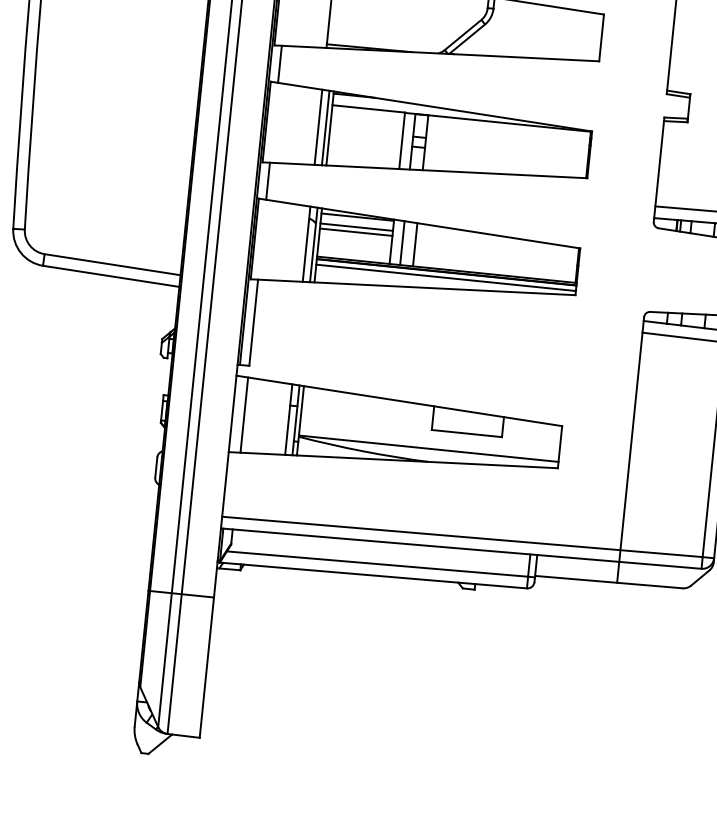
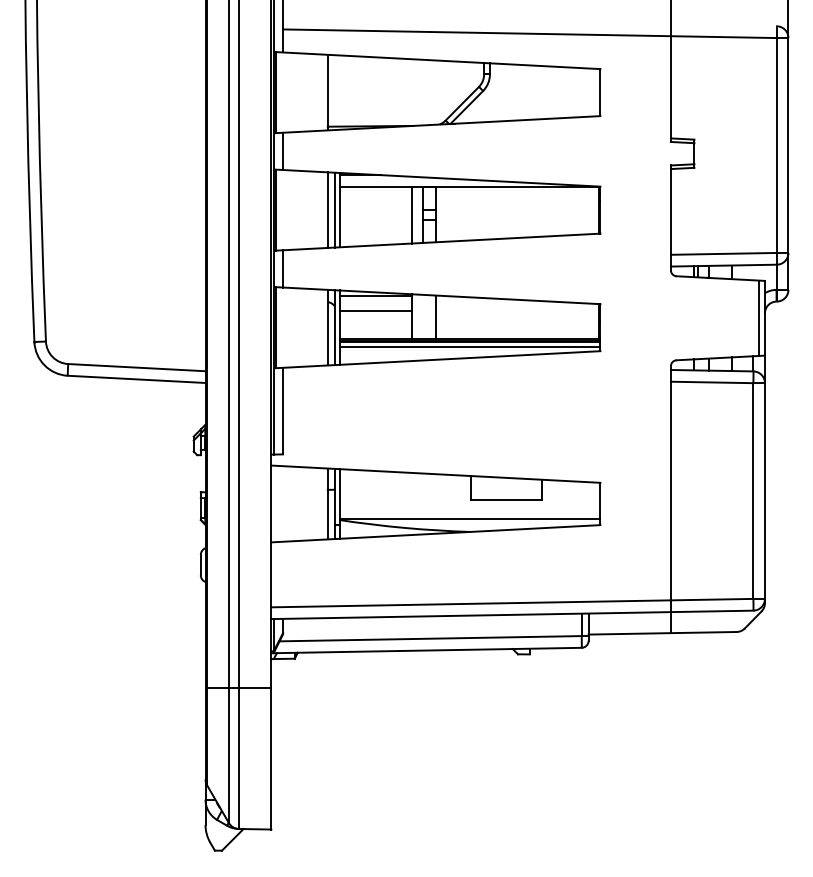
line: (356, 226) -> (375, 305), removed
line: (401, 242) -> (422, 316), removed
line: (244, 414) -> (283, 503), removed

